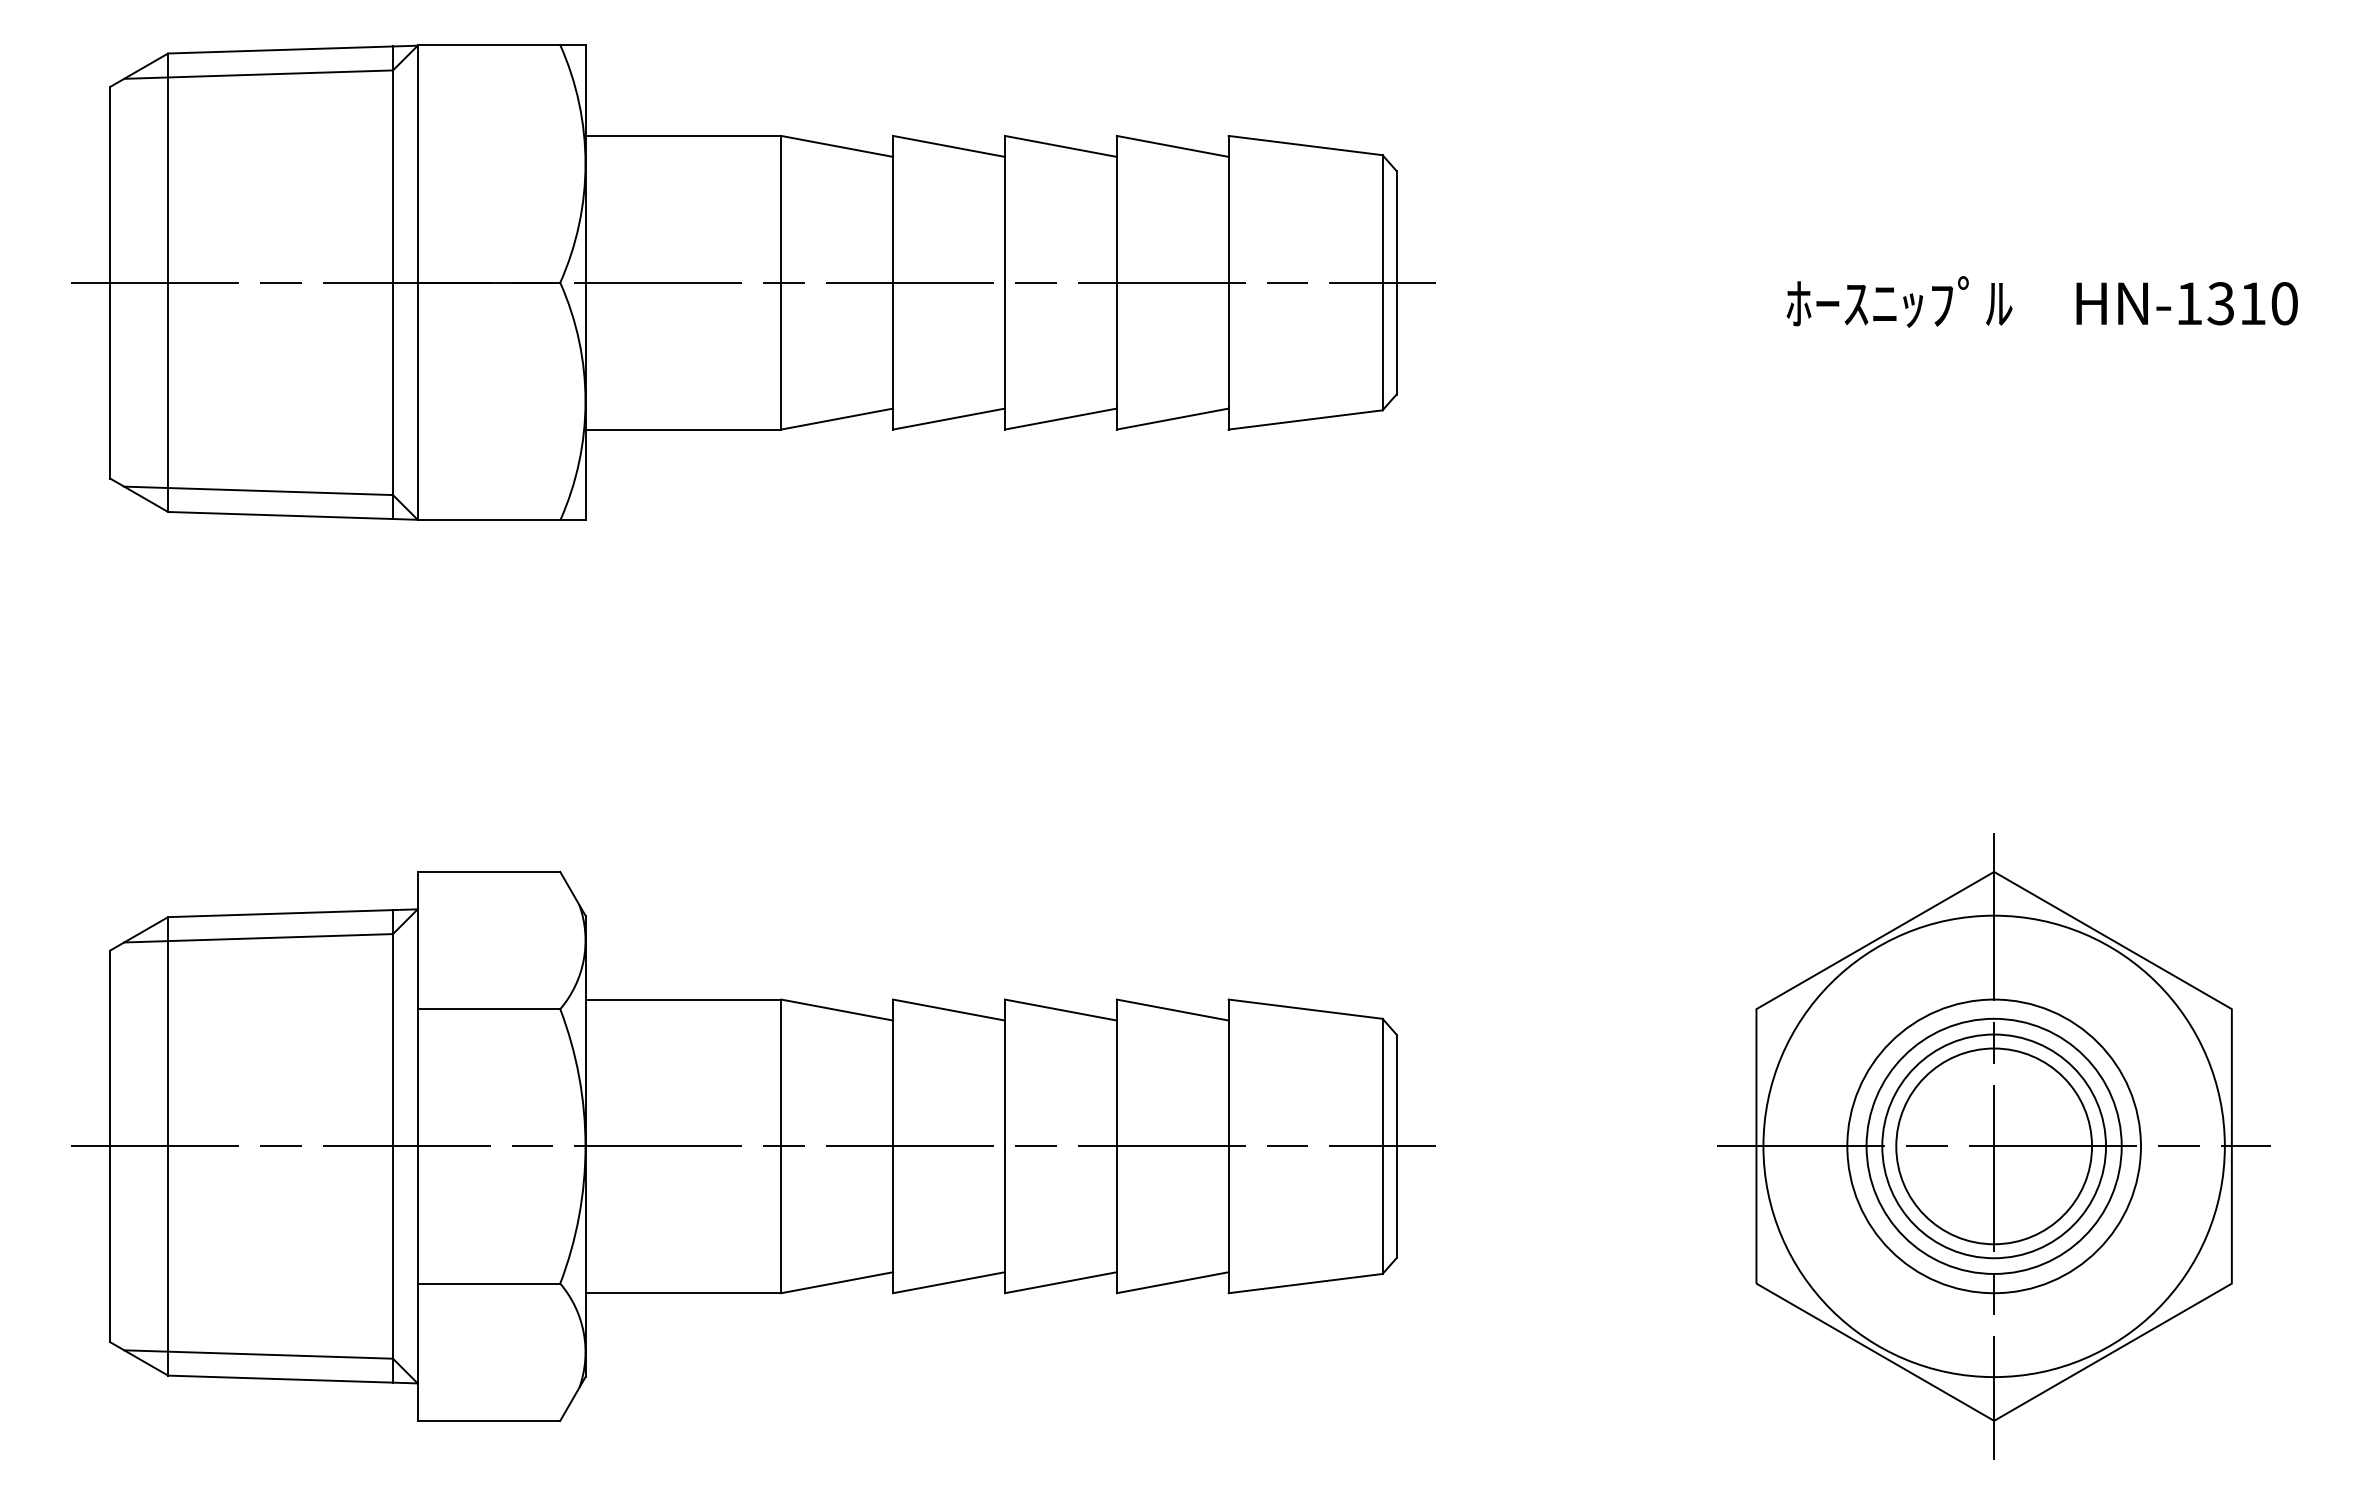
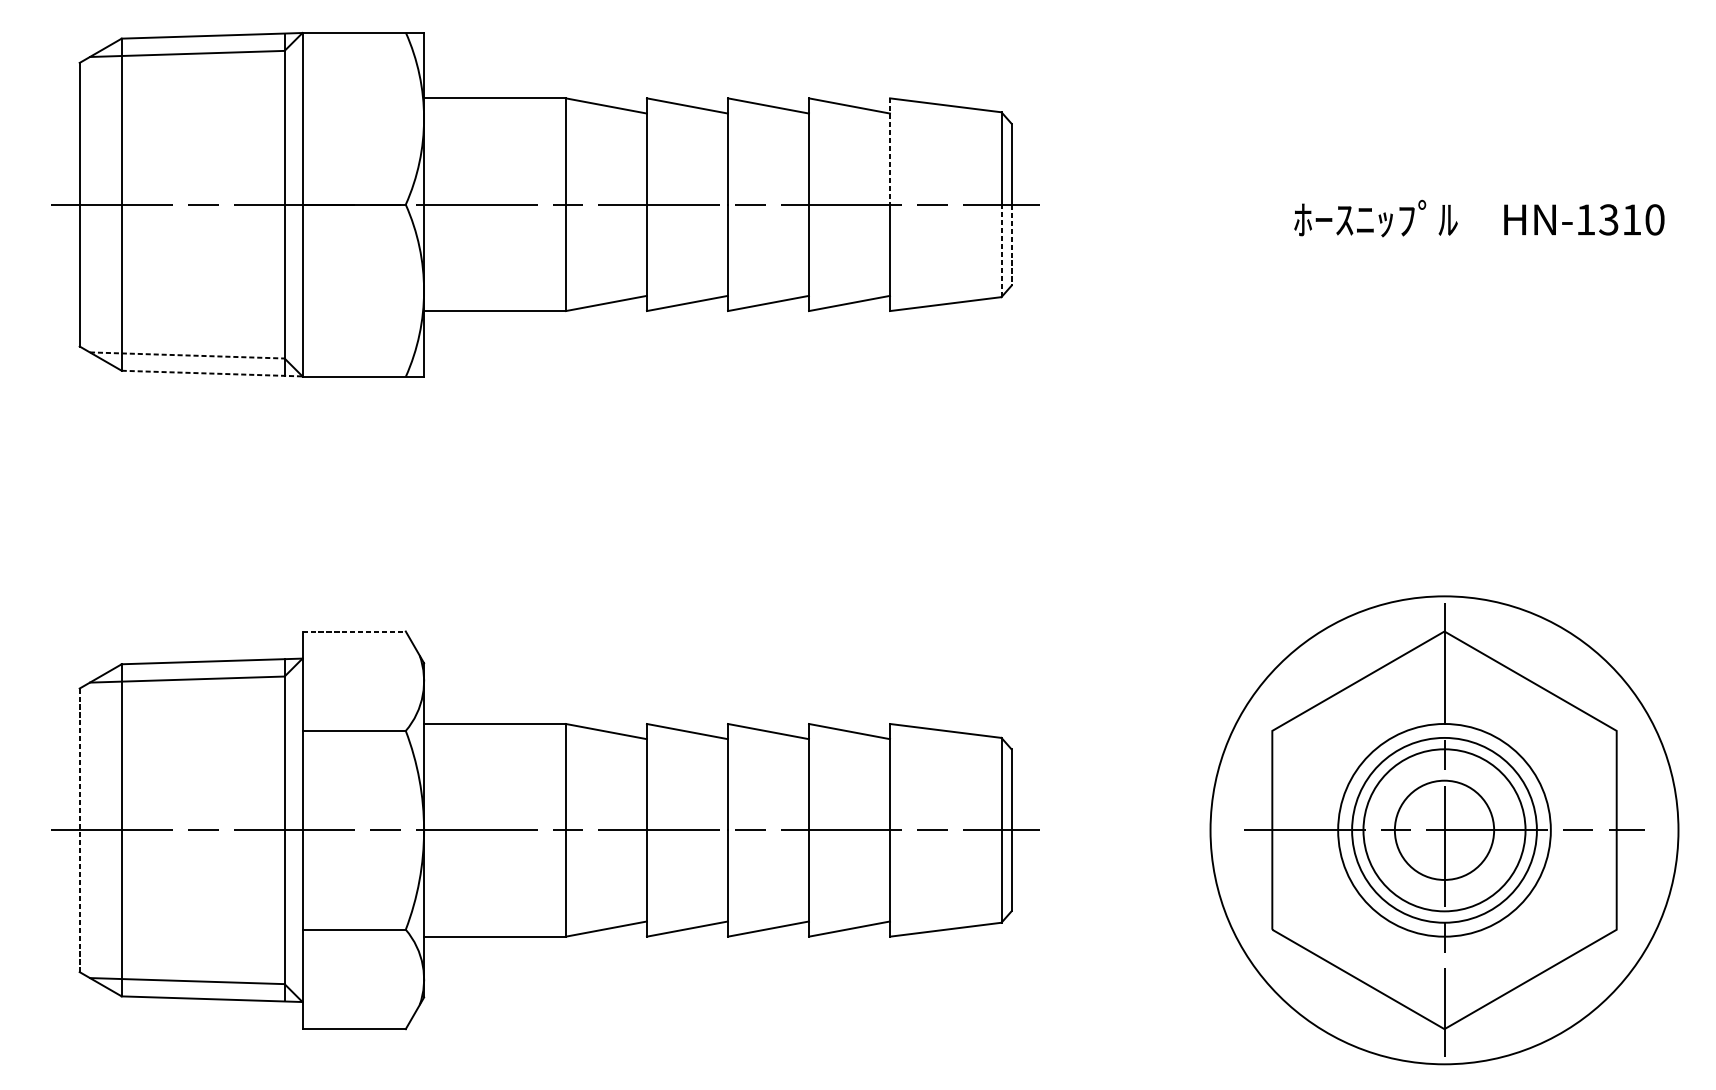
line: (1228, 209) -> (889, 151), solid -> dashed
line: (1396, 338) -> (1011, 245), solid -> dashed
line: (1382, 346) -> (1001, 250), solid -> dashed
line: (259, 490) -> (187, 355), solid -> dashed
line: (292, 515) -> (211, 373), solid -> dashed
line: (489, 871) -> (354, 631), solid -> dashed
line: (110, 1146) -> (79, 830), solid -> dashed
circle: (1993, 1146) -> (1444, 830), size x1.4
circle: (1994, 1146) -> (1444, 830), size x0.7

